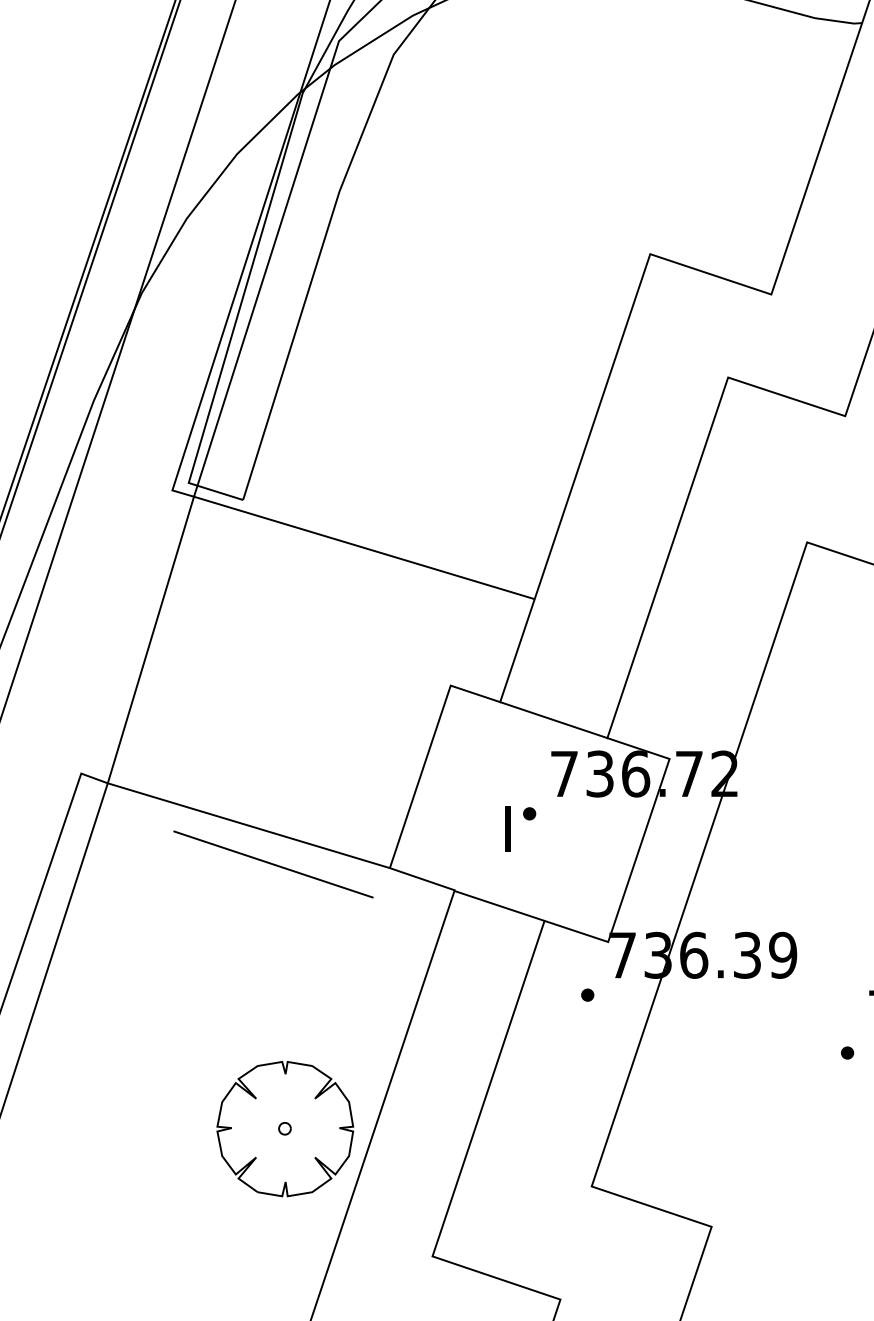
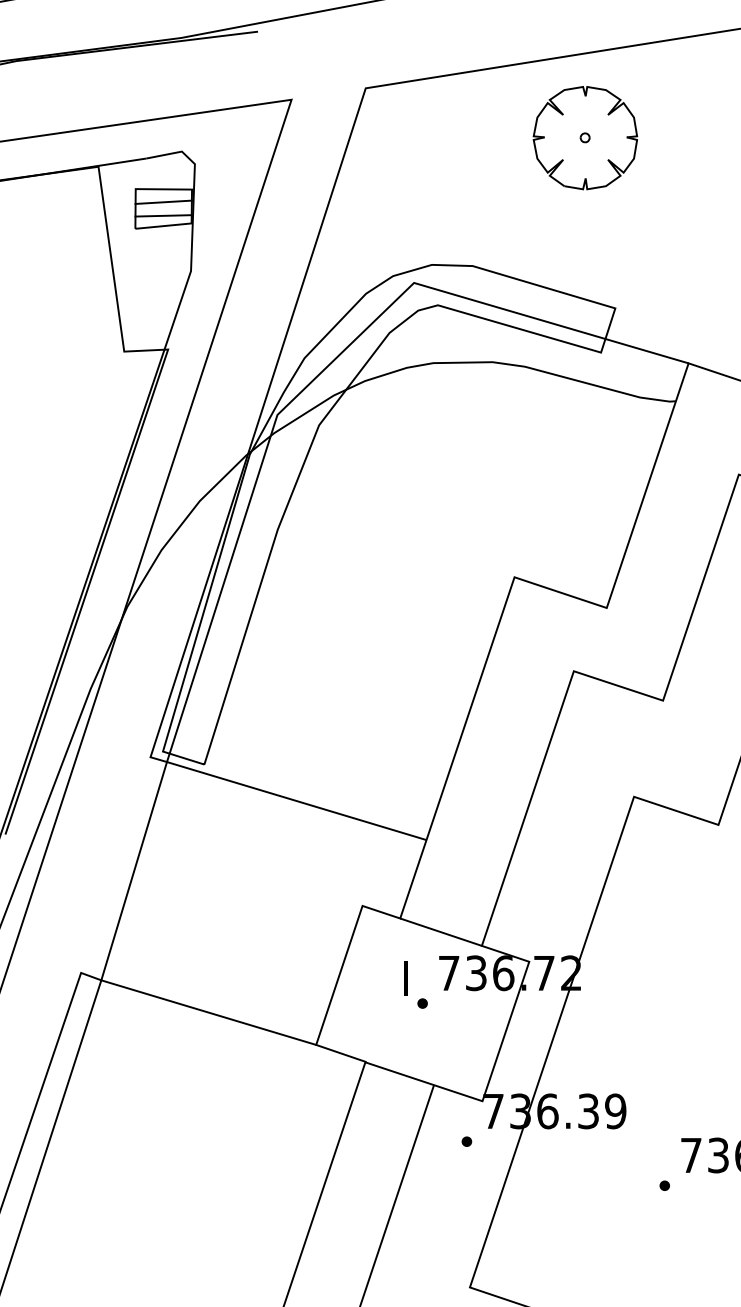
text: (507, 829) -> (405, 978), moved
line: (273, 864) -> (227, 1042), removed
part: (285, 1128) -> (236, 1243), removed

